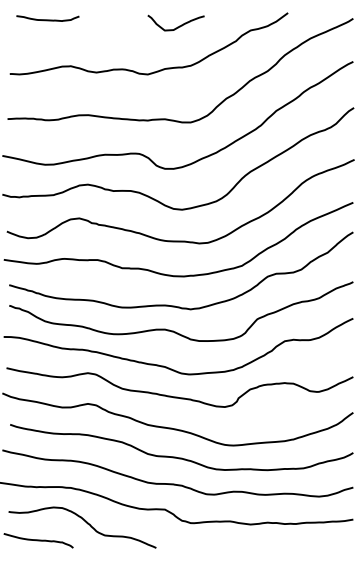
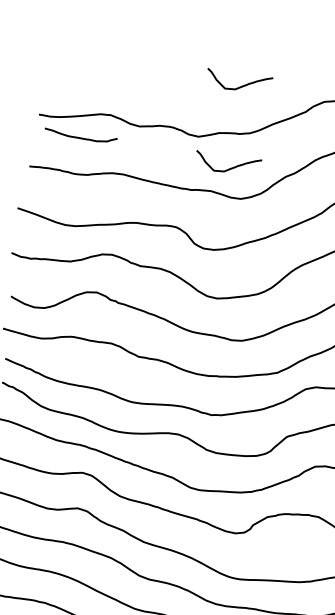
curve: (47, 19) -> (80, 137), moved
curve: (177, 97) -> (229, 167), added

